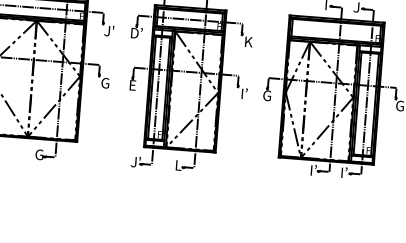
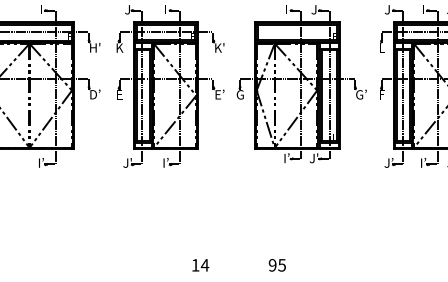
text: (109, 30) -> (95, 47), J' -> H'
text: (136, 32) -> (119, 47), D’ -> K
text: (248, 41) -> (219, 47), K -> K'
text: (105, 82) -> (95, 94), G -> D’
text: (244, 93) -> (219, 94), I’ -> E’
text: (38, 154) -> (40, 162), G -> I’
text: (178, 164) -> (165, 162), L -> I’
text: (343, 172) -> (313, 158), I’ -> J'

